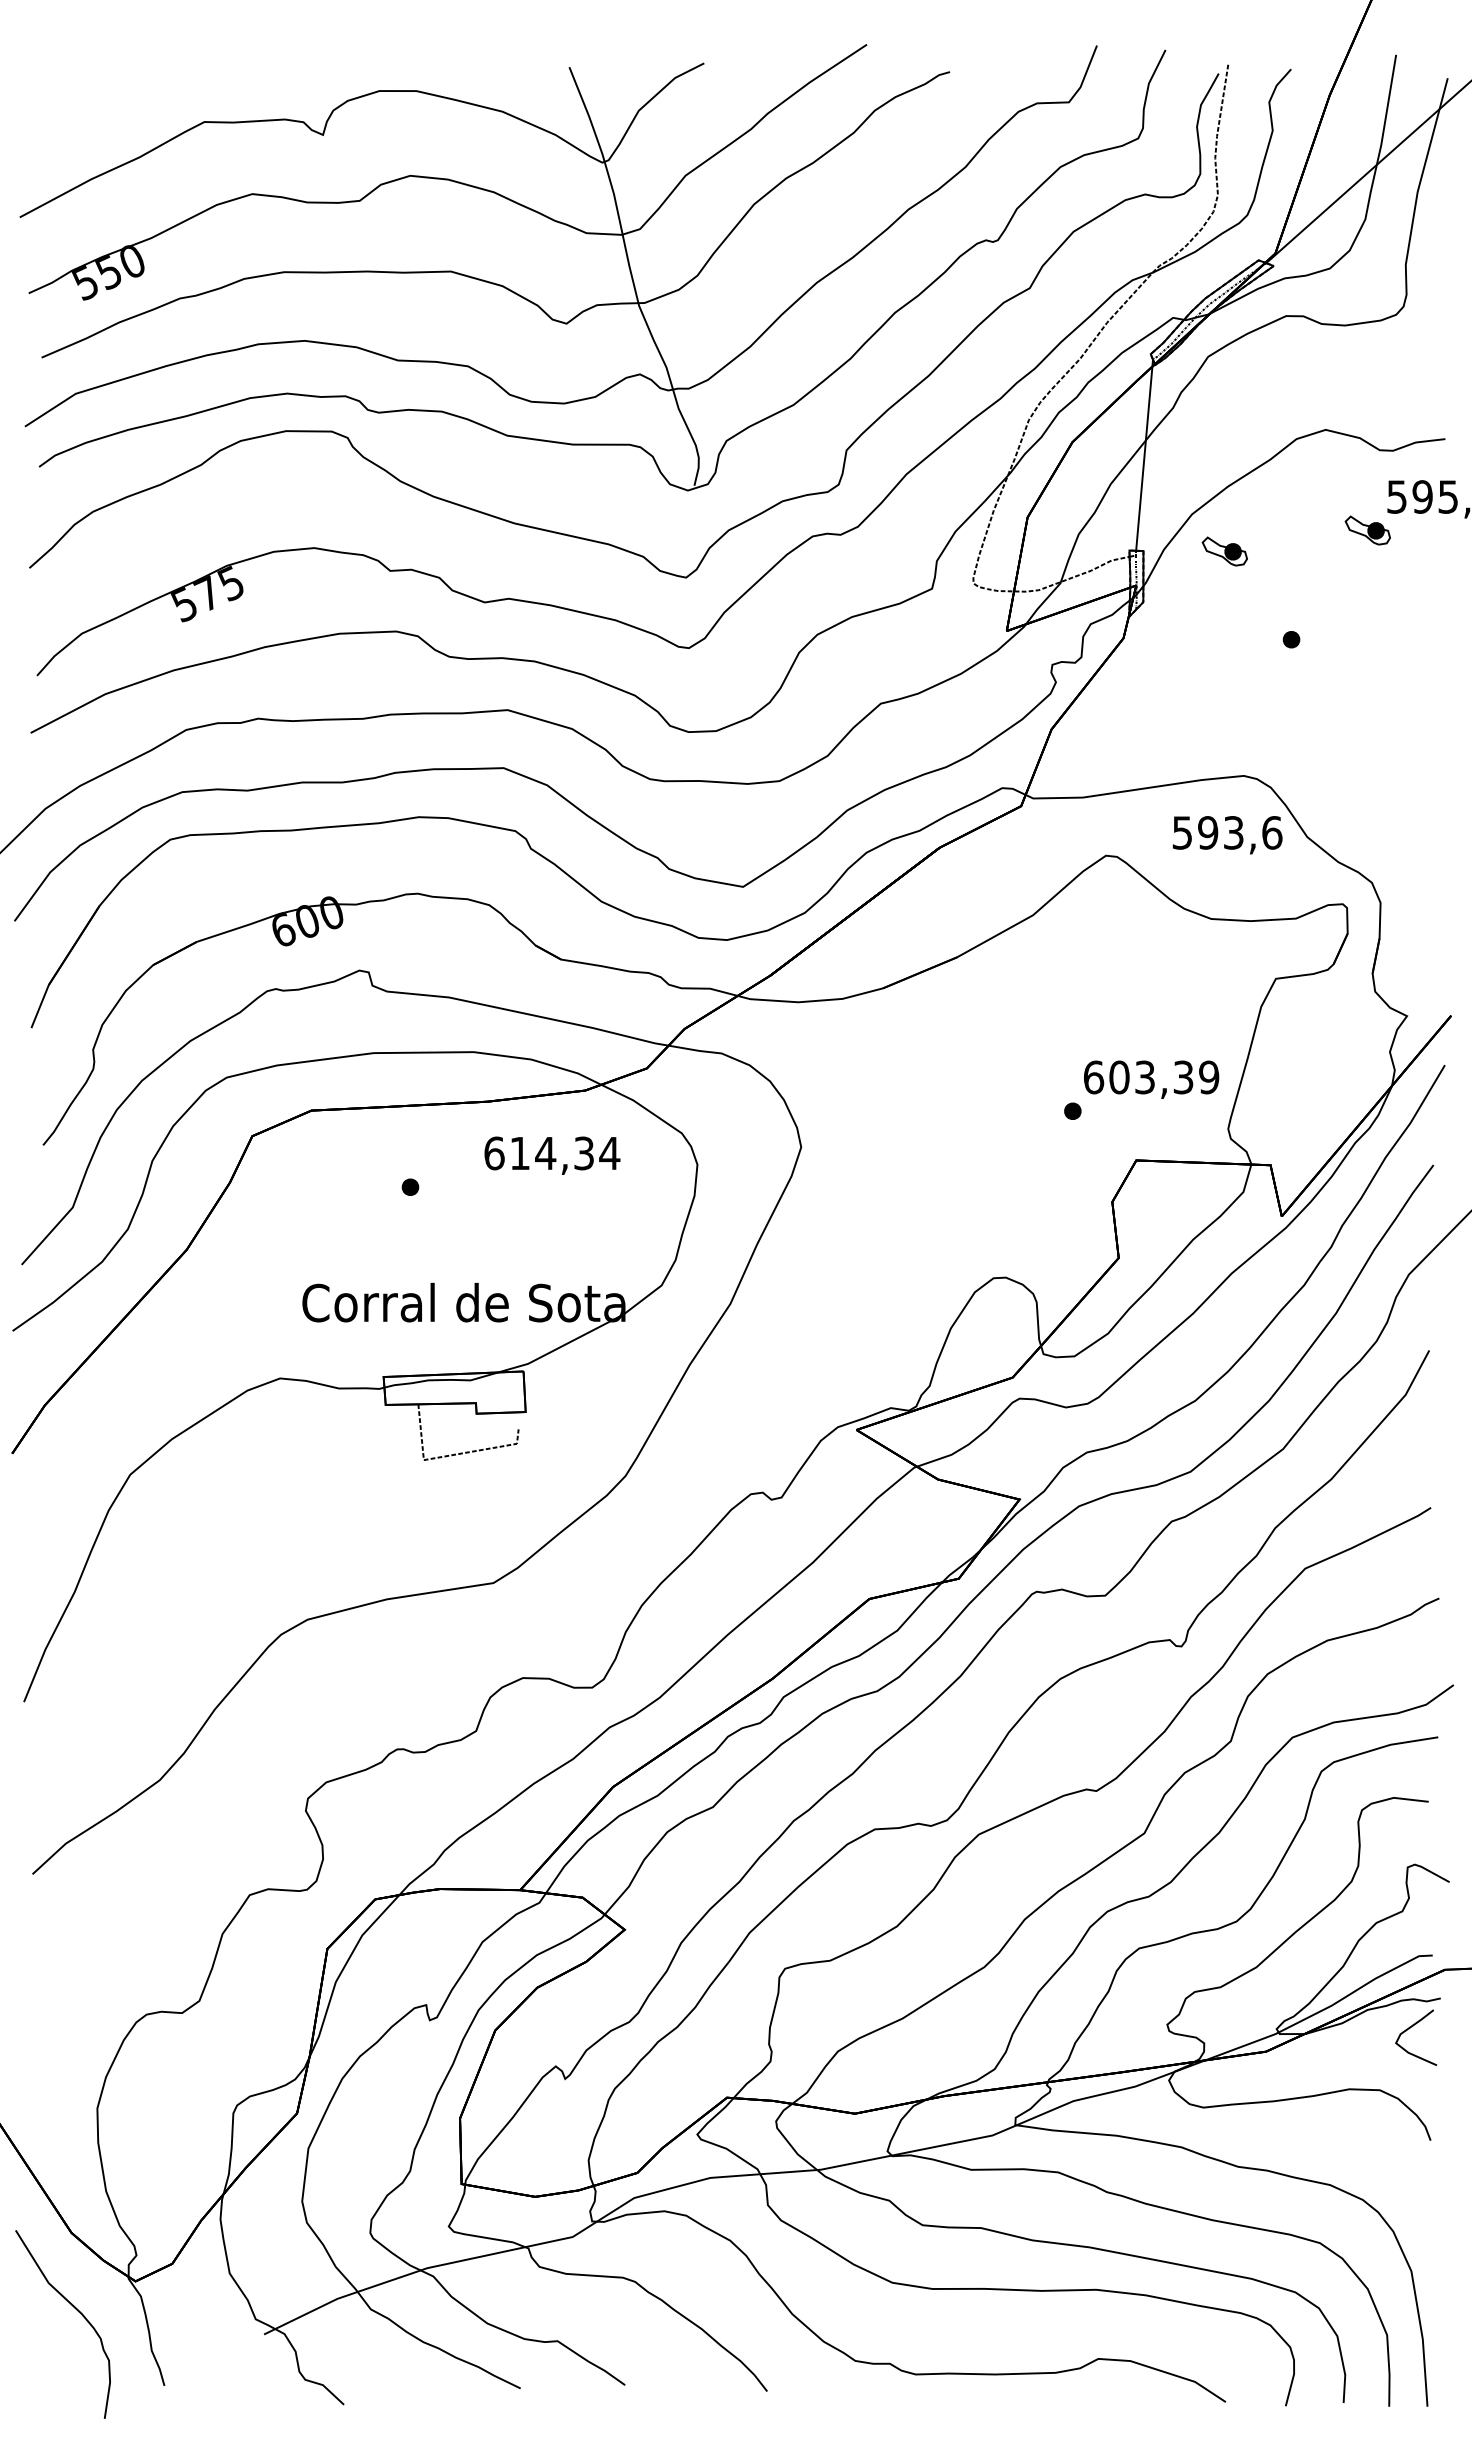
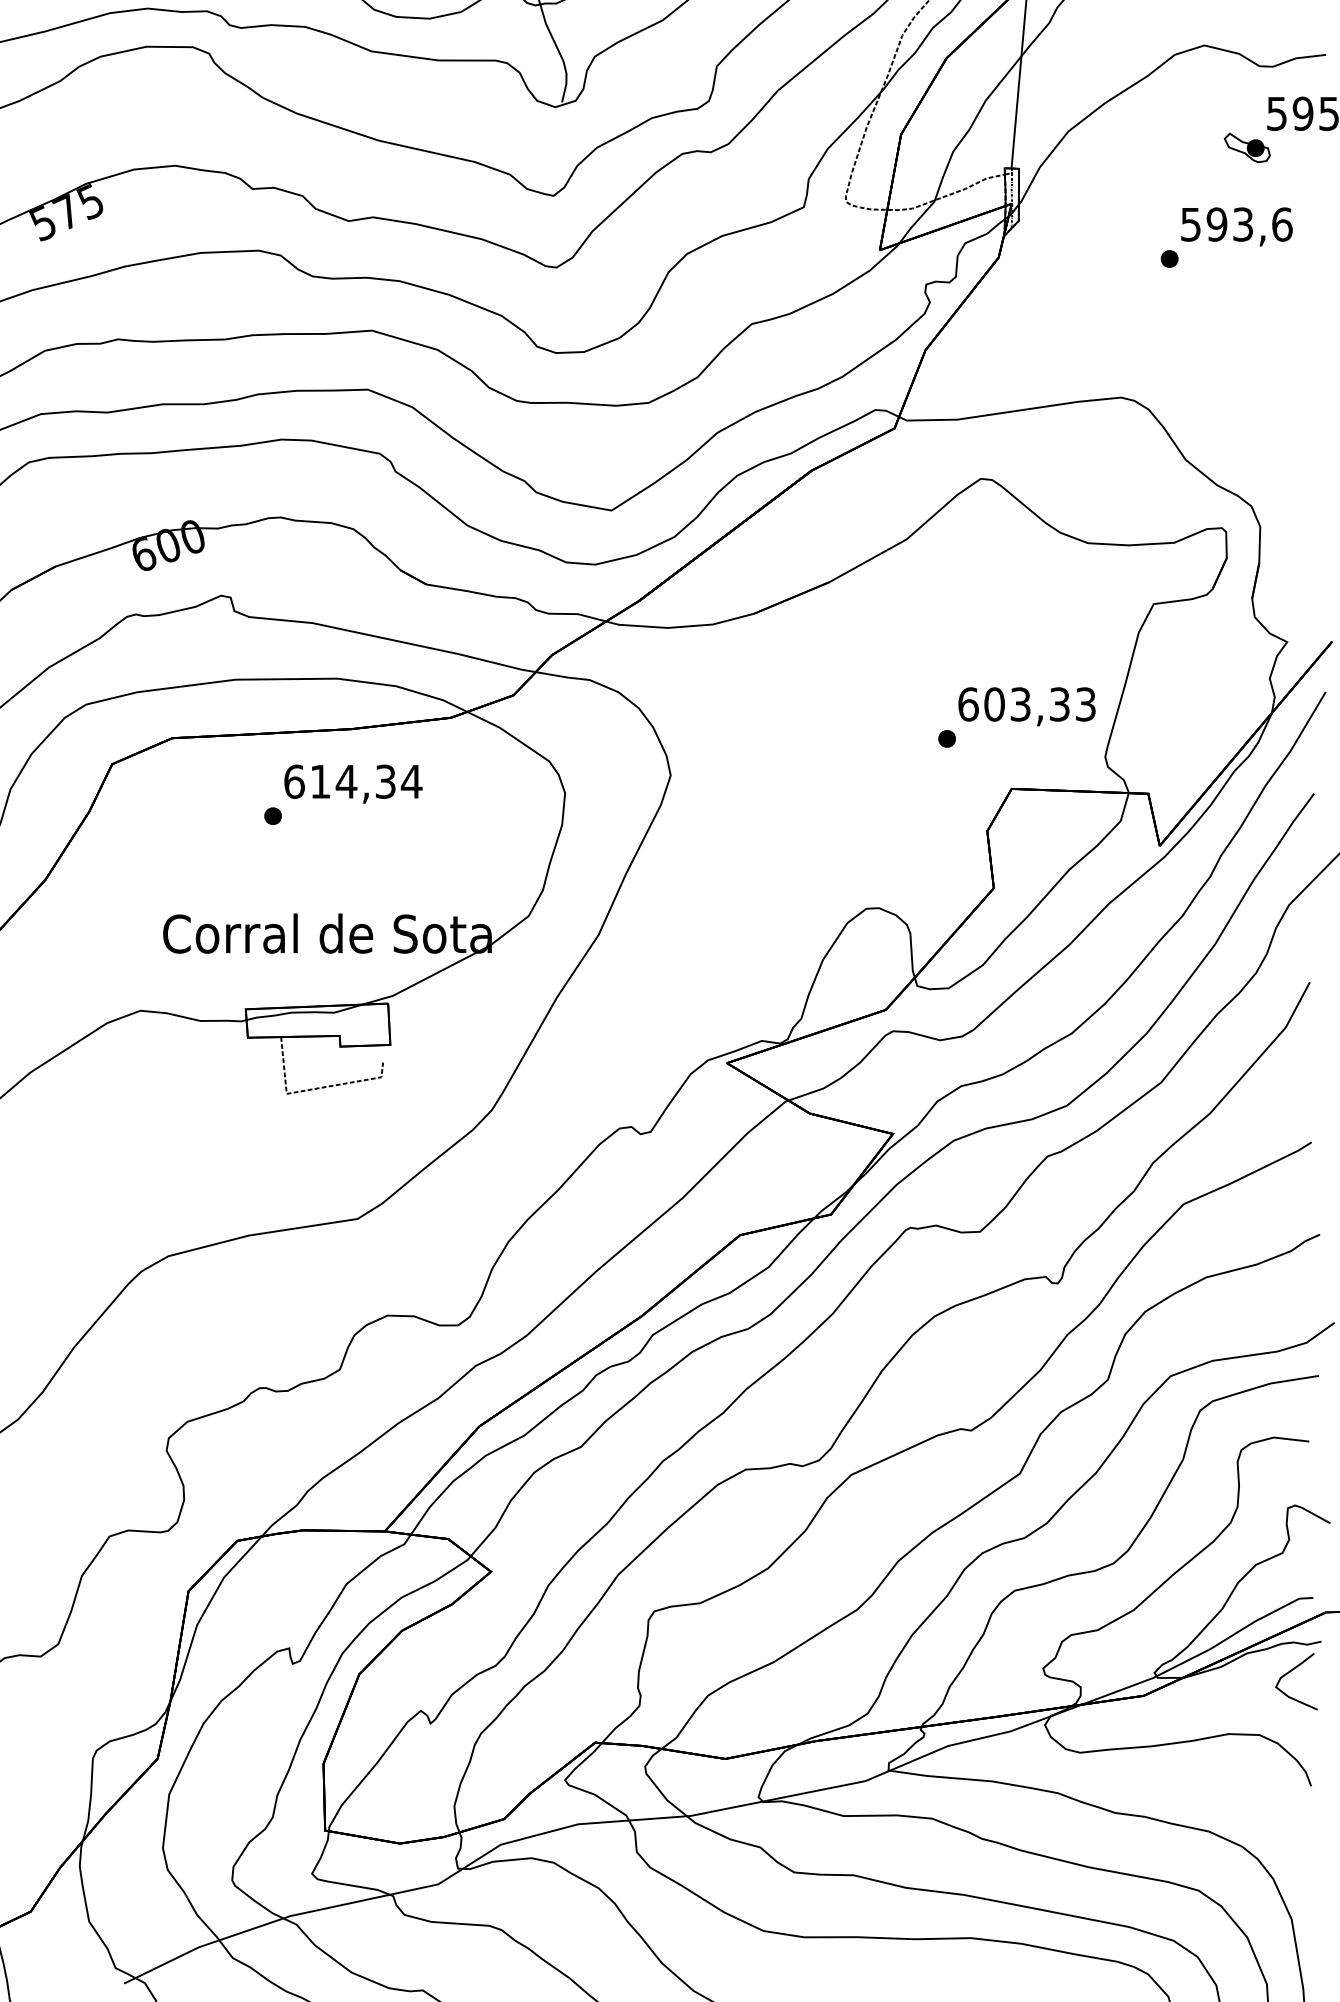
part: (1224, 551) -> (1101, 169), removed
text: (1227, 835) -> (1236, 227), moved
text: (1209, 1077) -> (1086, 704), 603,39 -> 603,33
text: (552, 1155) -> (353, 783), moved

